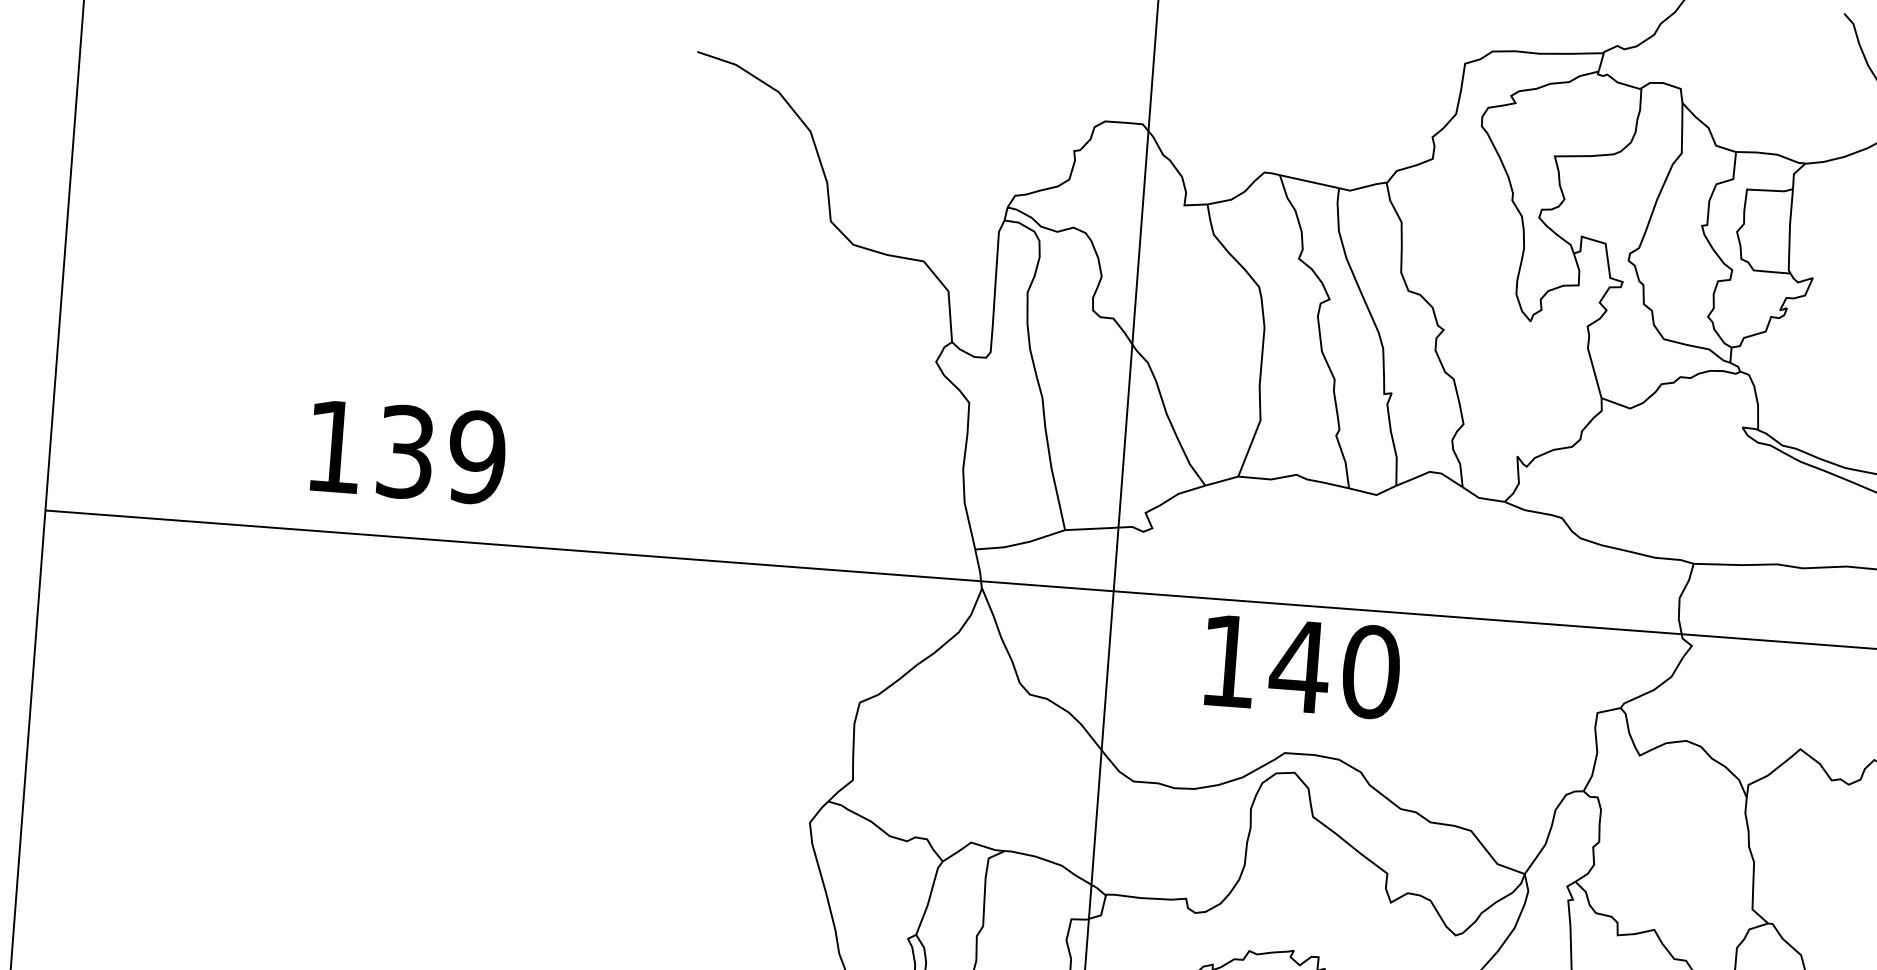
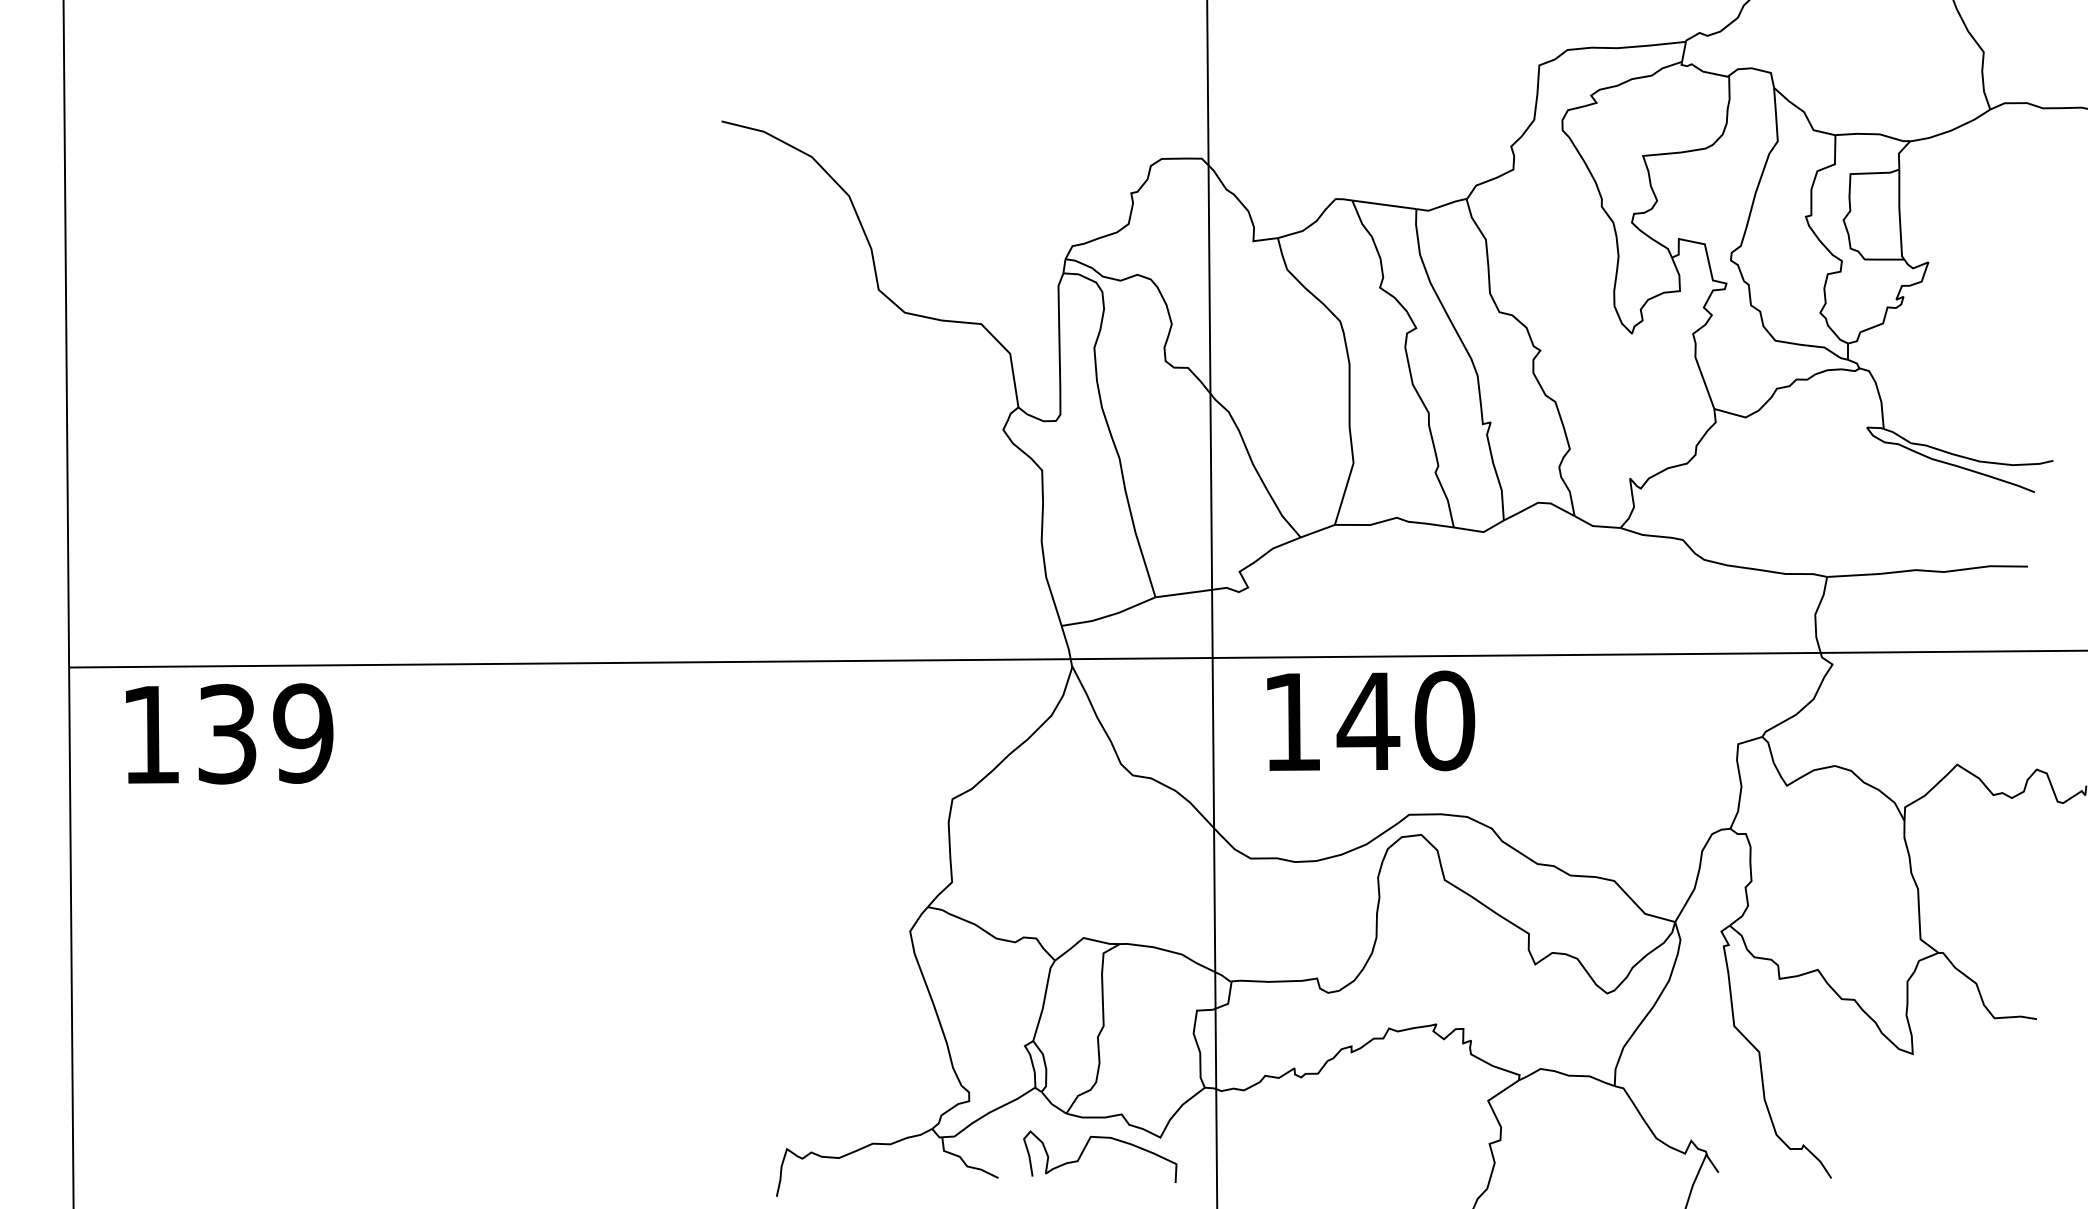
text: (407, 451) -> (229, 733), moved
text: (1302, 665) -> (1371, 720), moved

